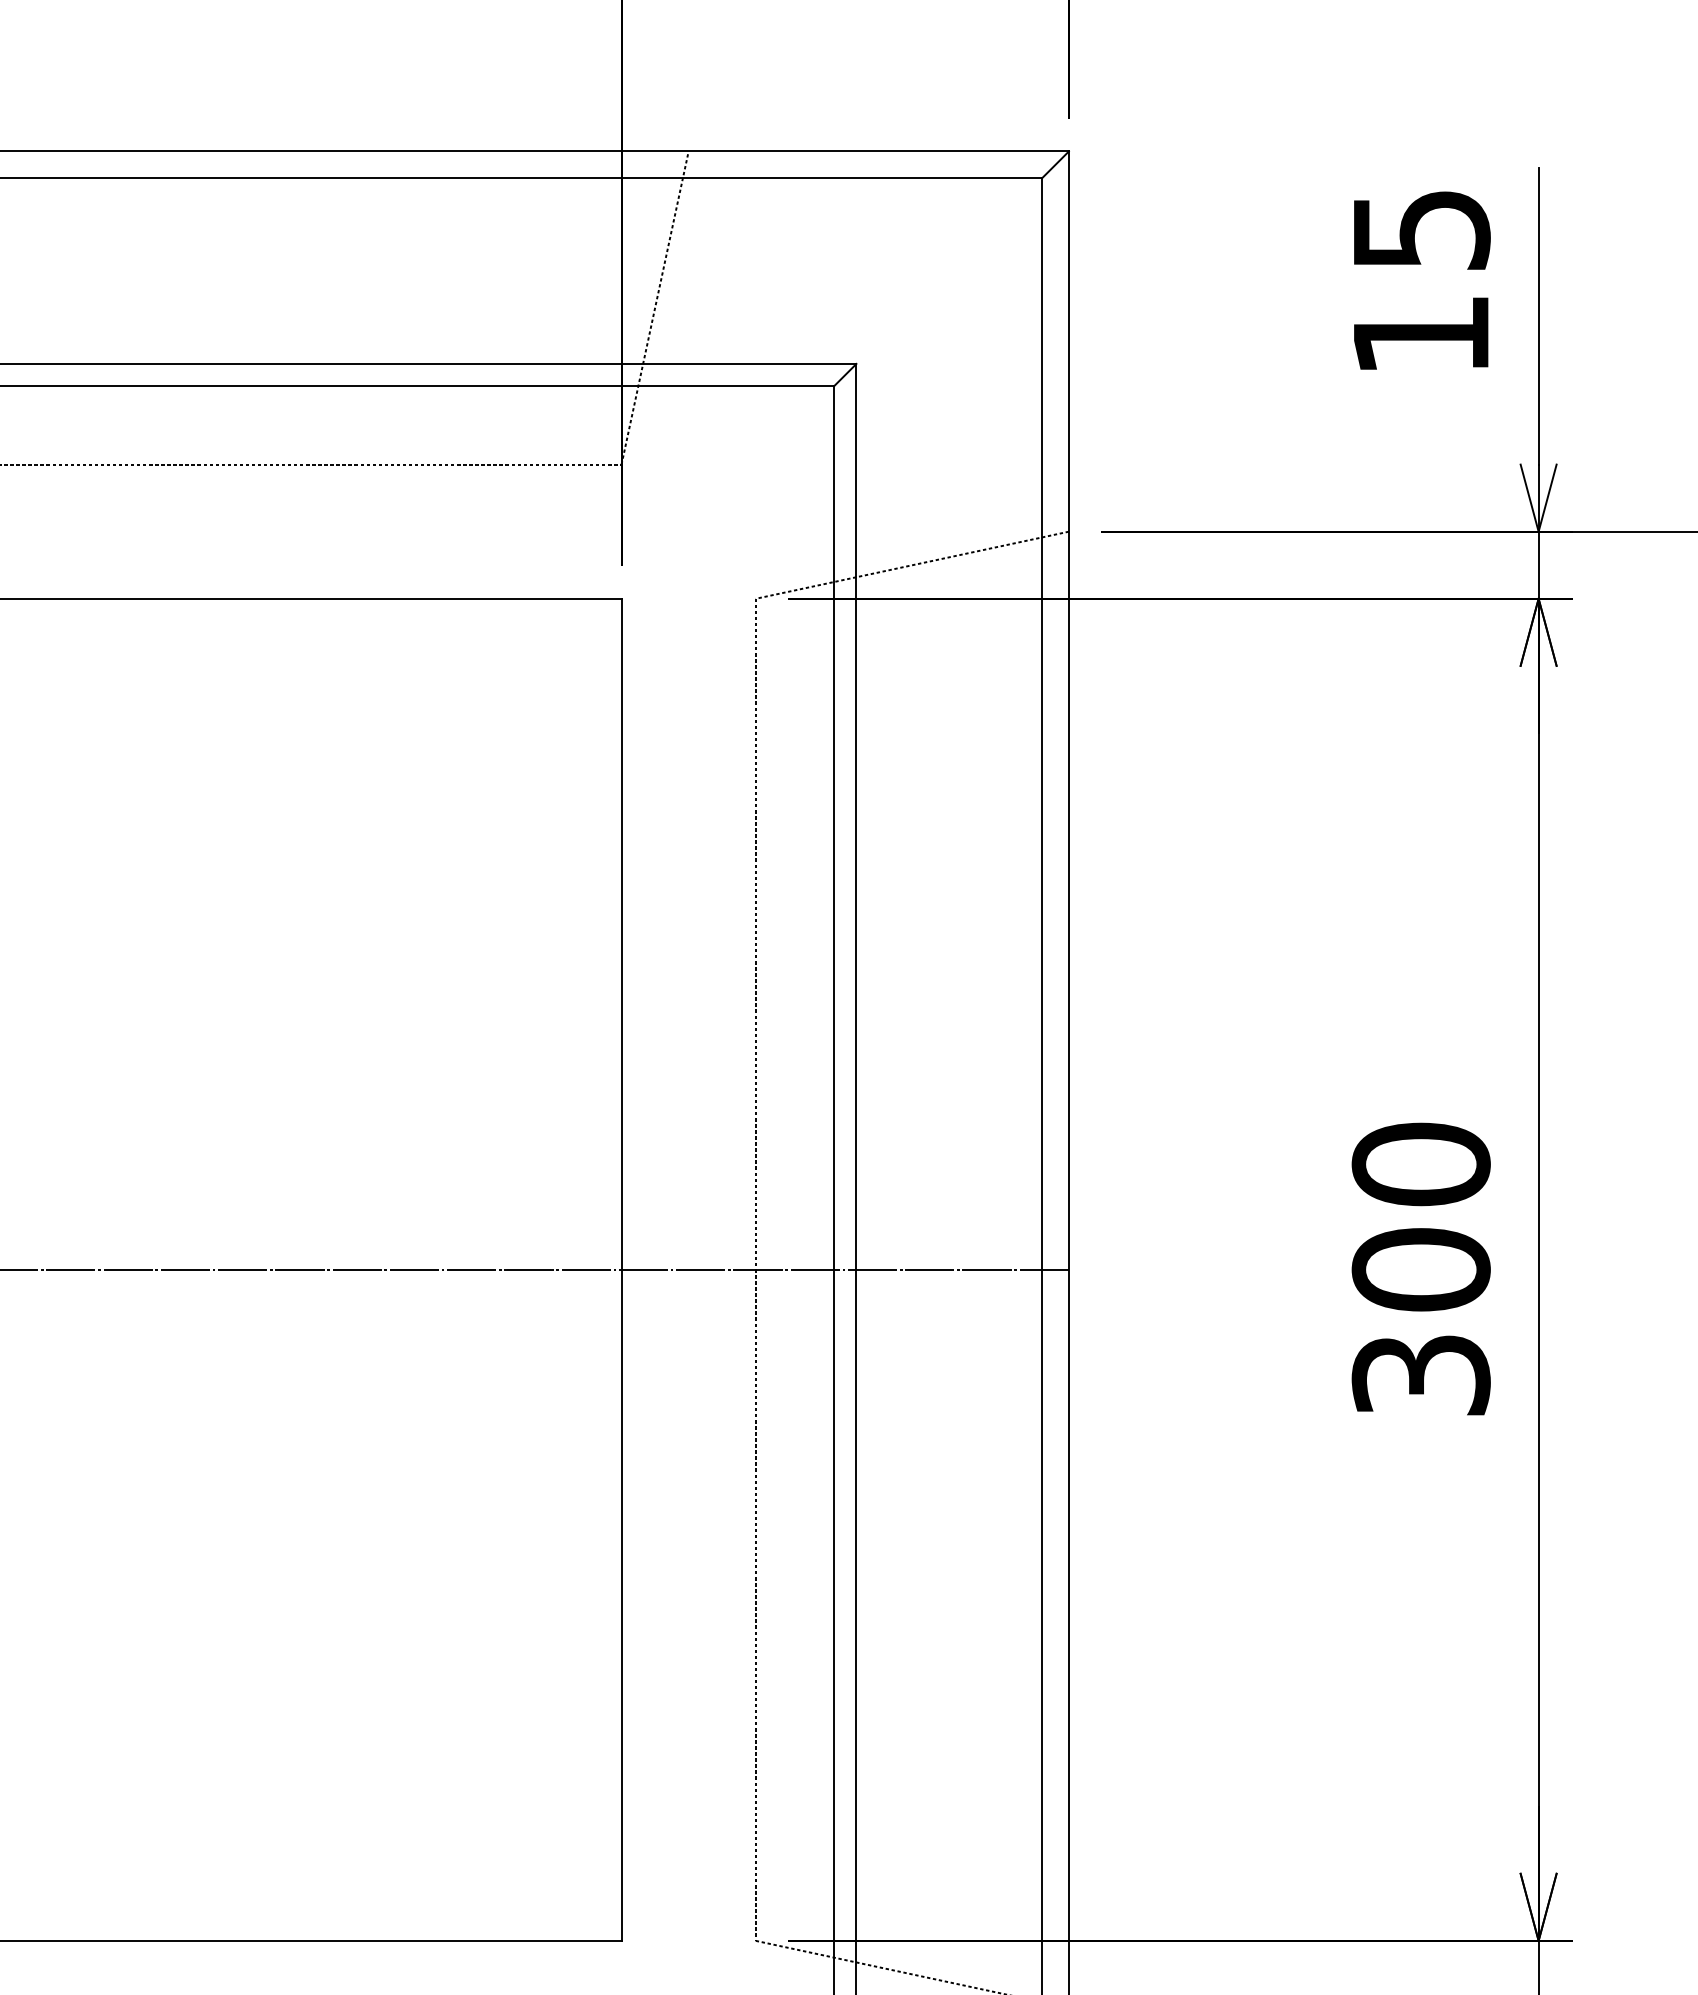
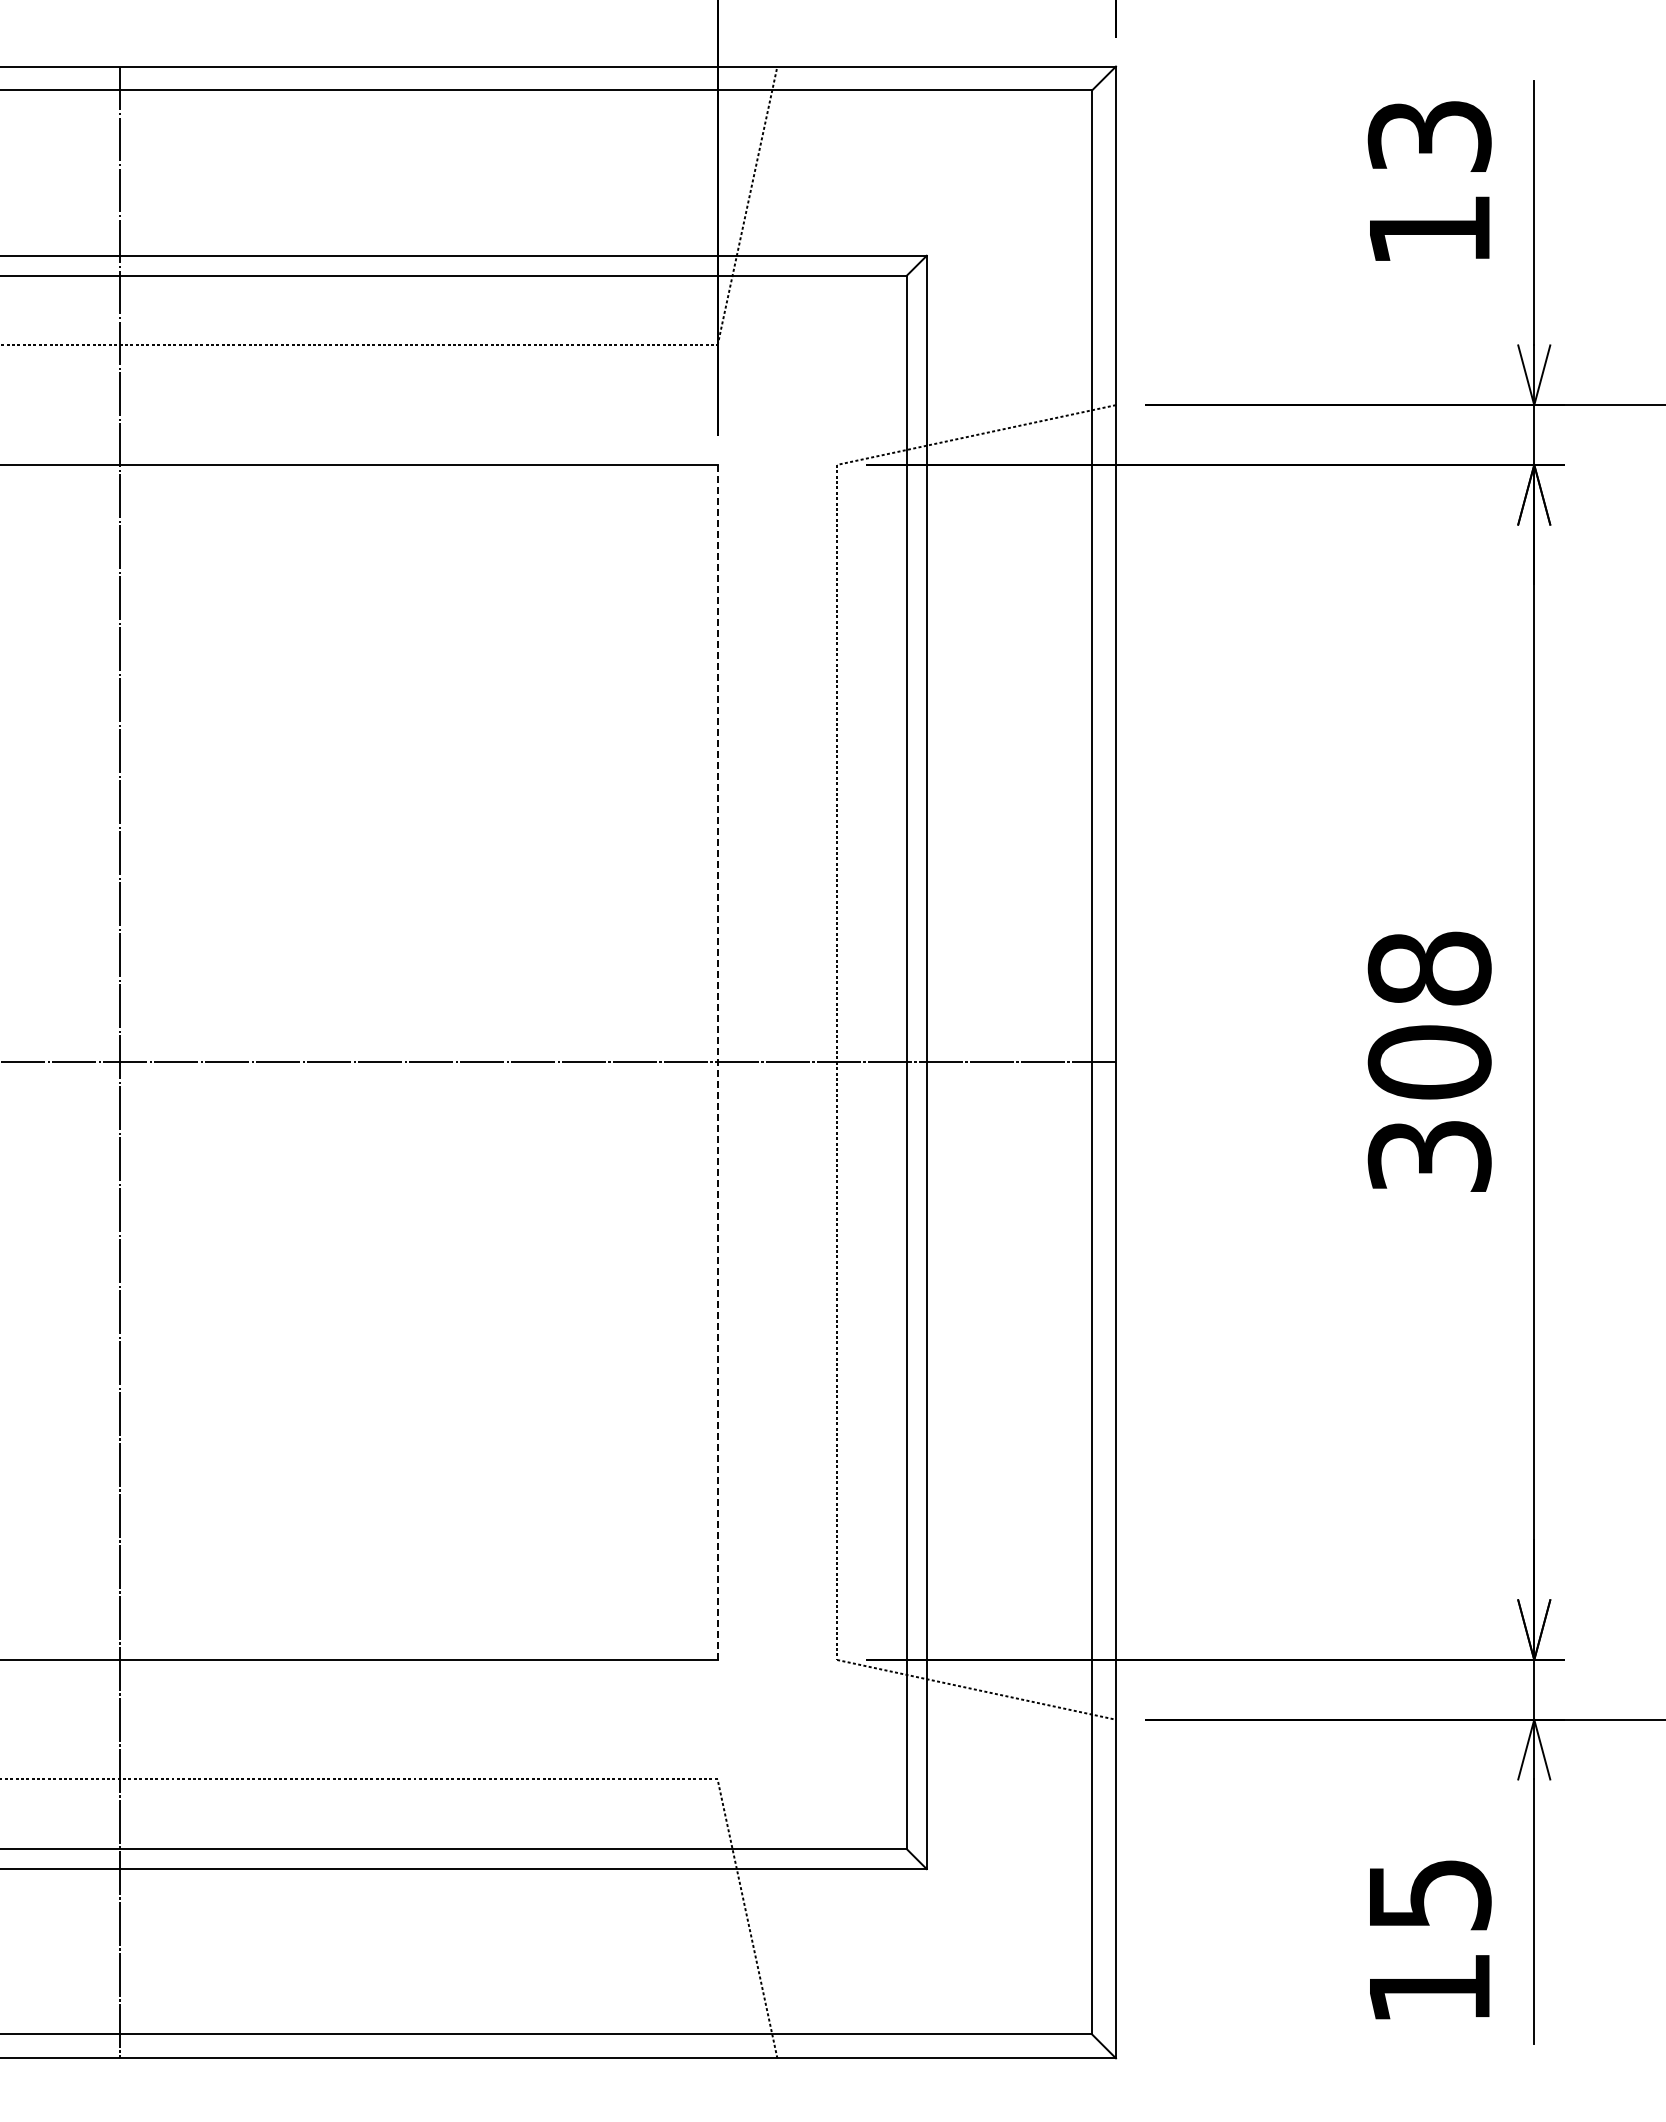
text: (1420, 229) -> (1429, 136), 15 -> 13
text: (1420, 1164) -> (1429, 968), 300 -> 308
line: (621, 1269) -> (717, 1062), solid -> dashed

